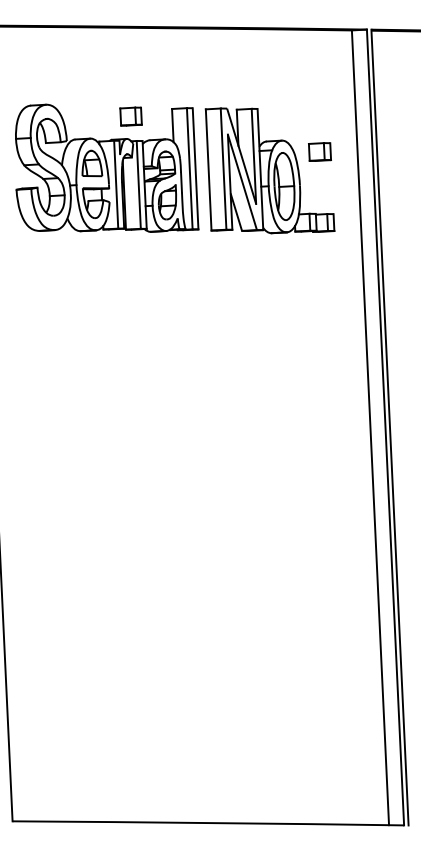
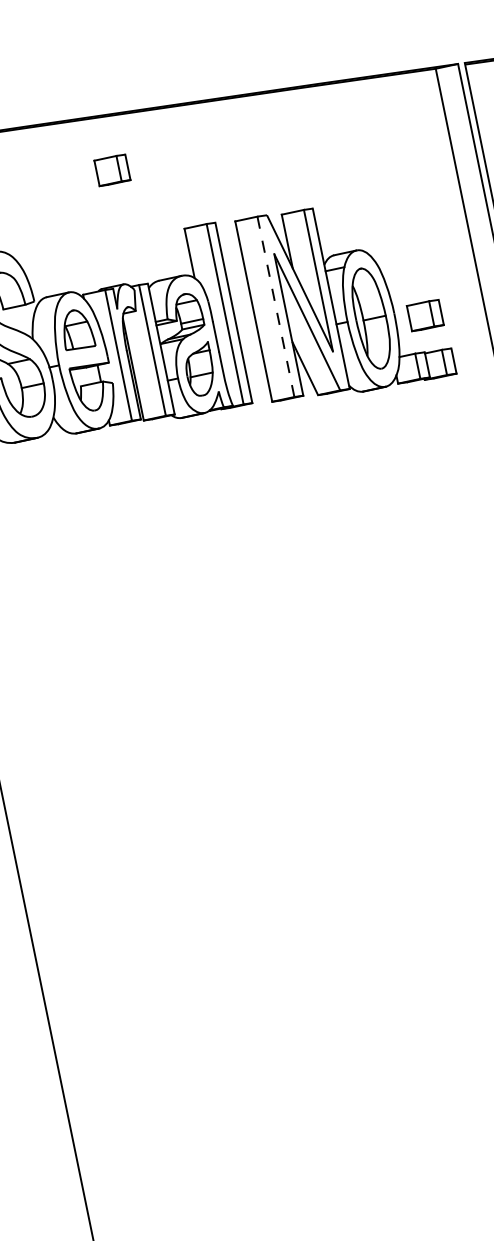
part: (130, 116) -> (111, 170), moved
part: (319, 151) -> (424, 314), moved
line: (223, 169) -> (275, 307), solid -> dashed

